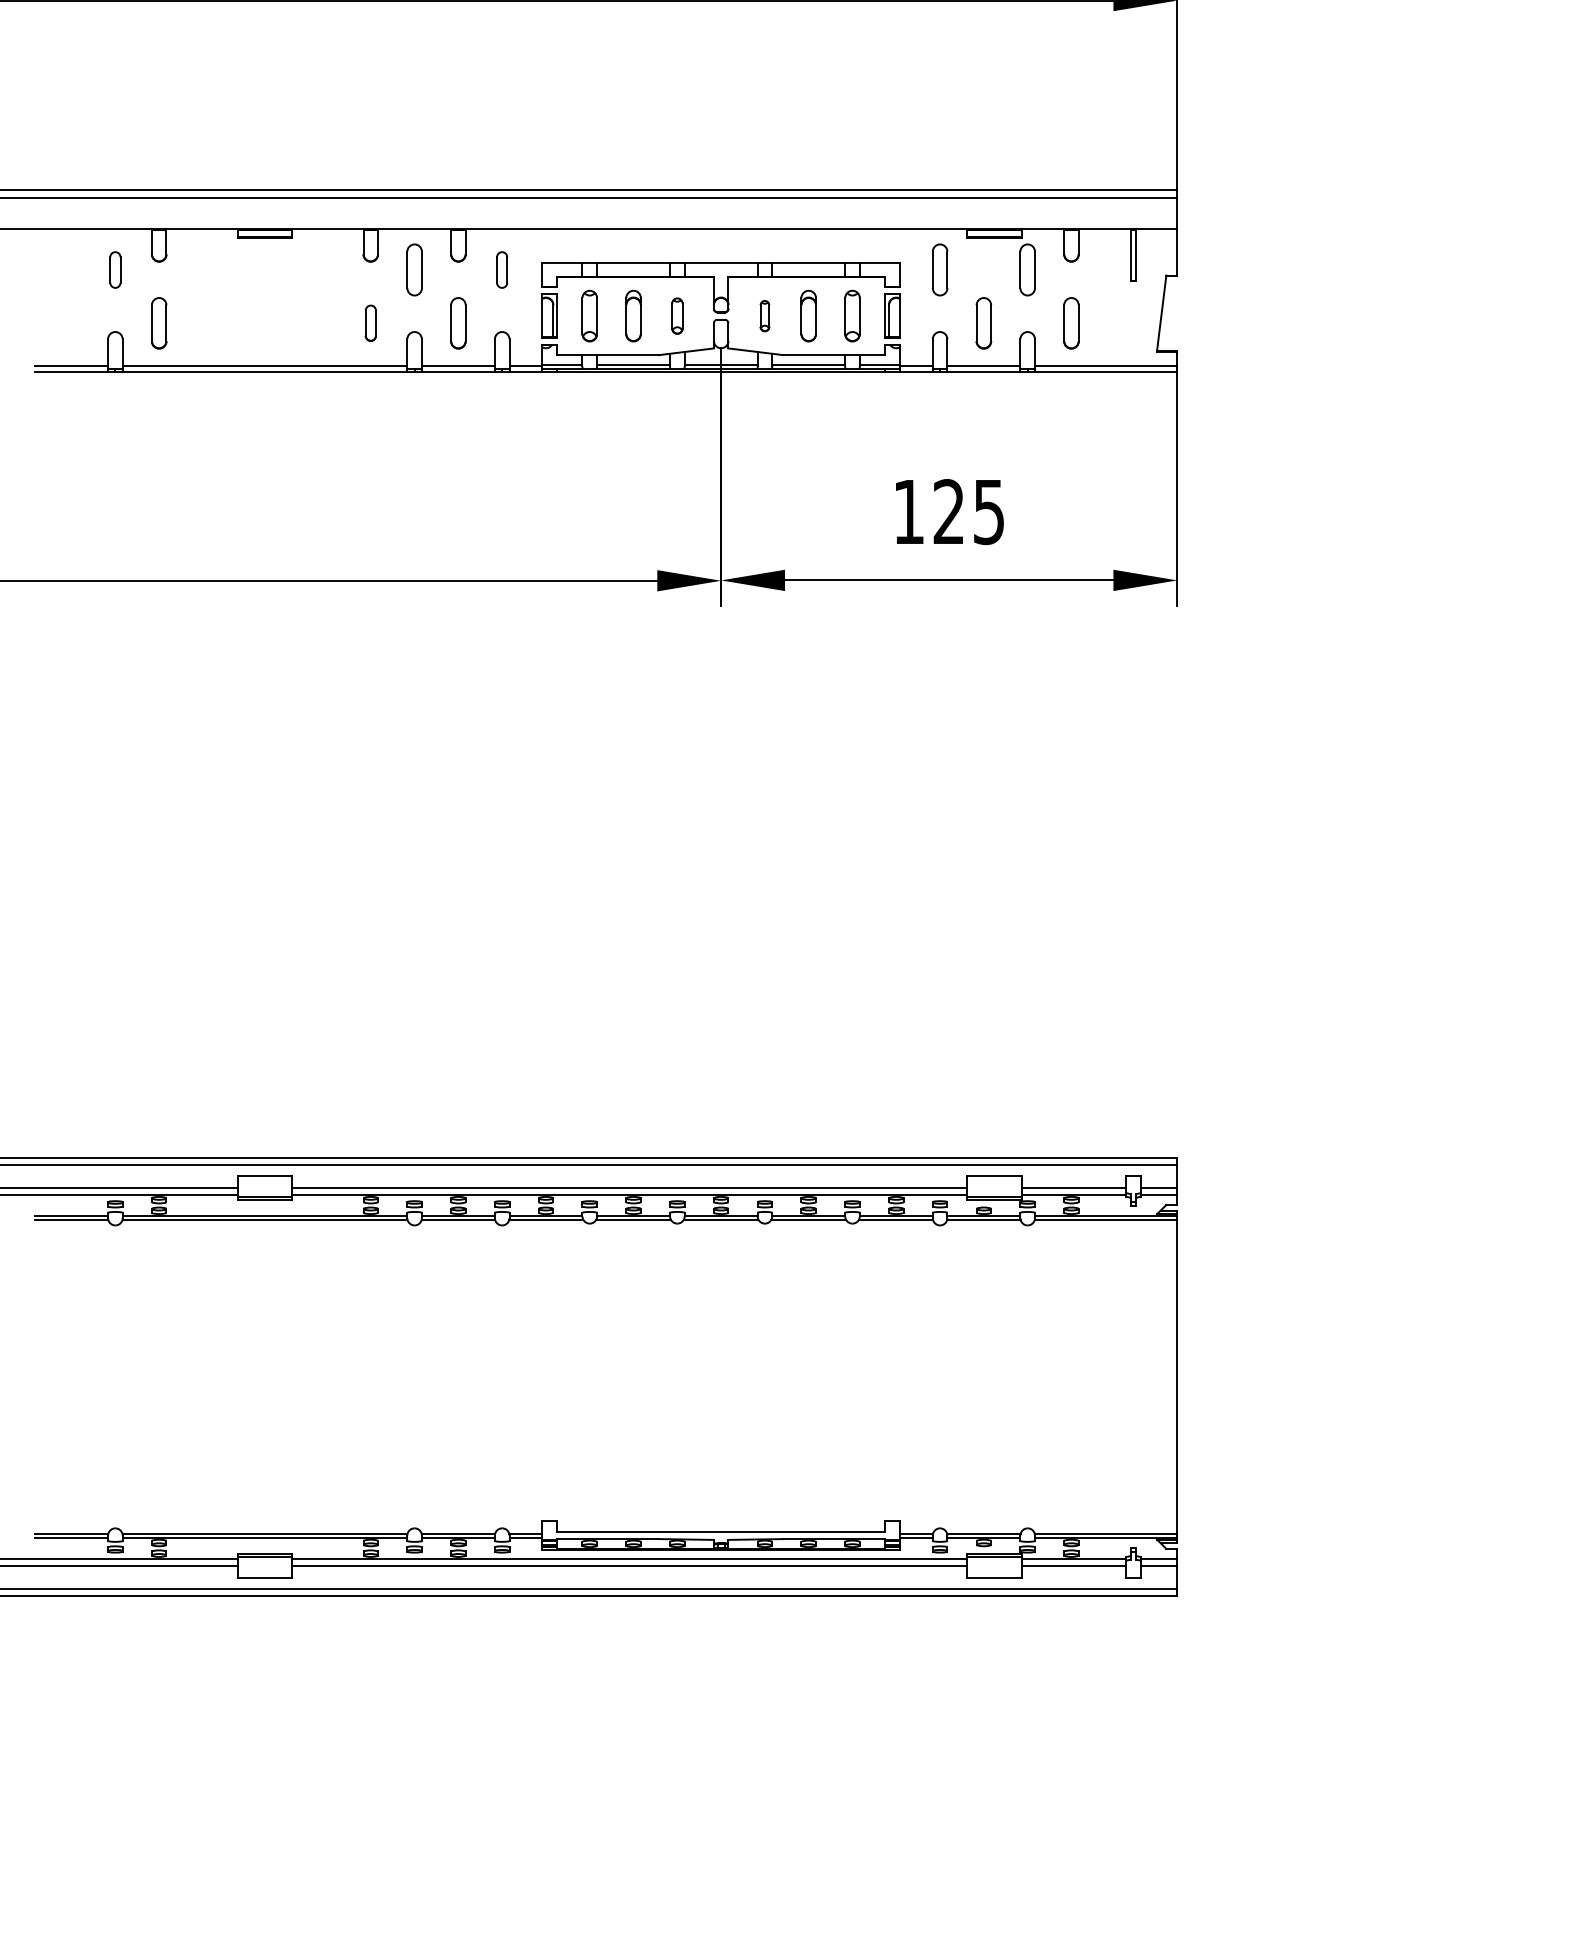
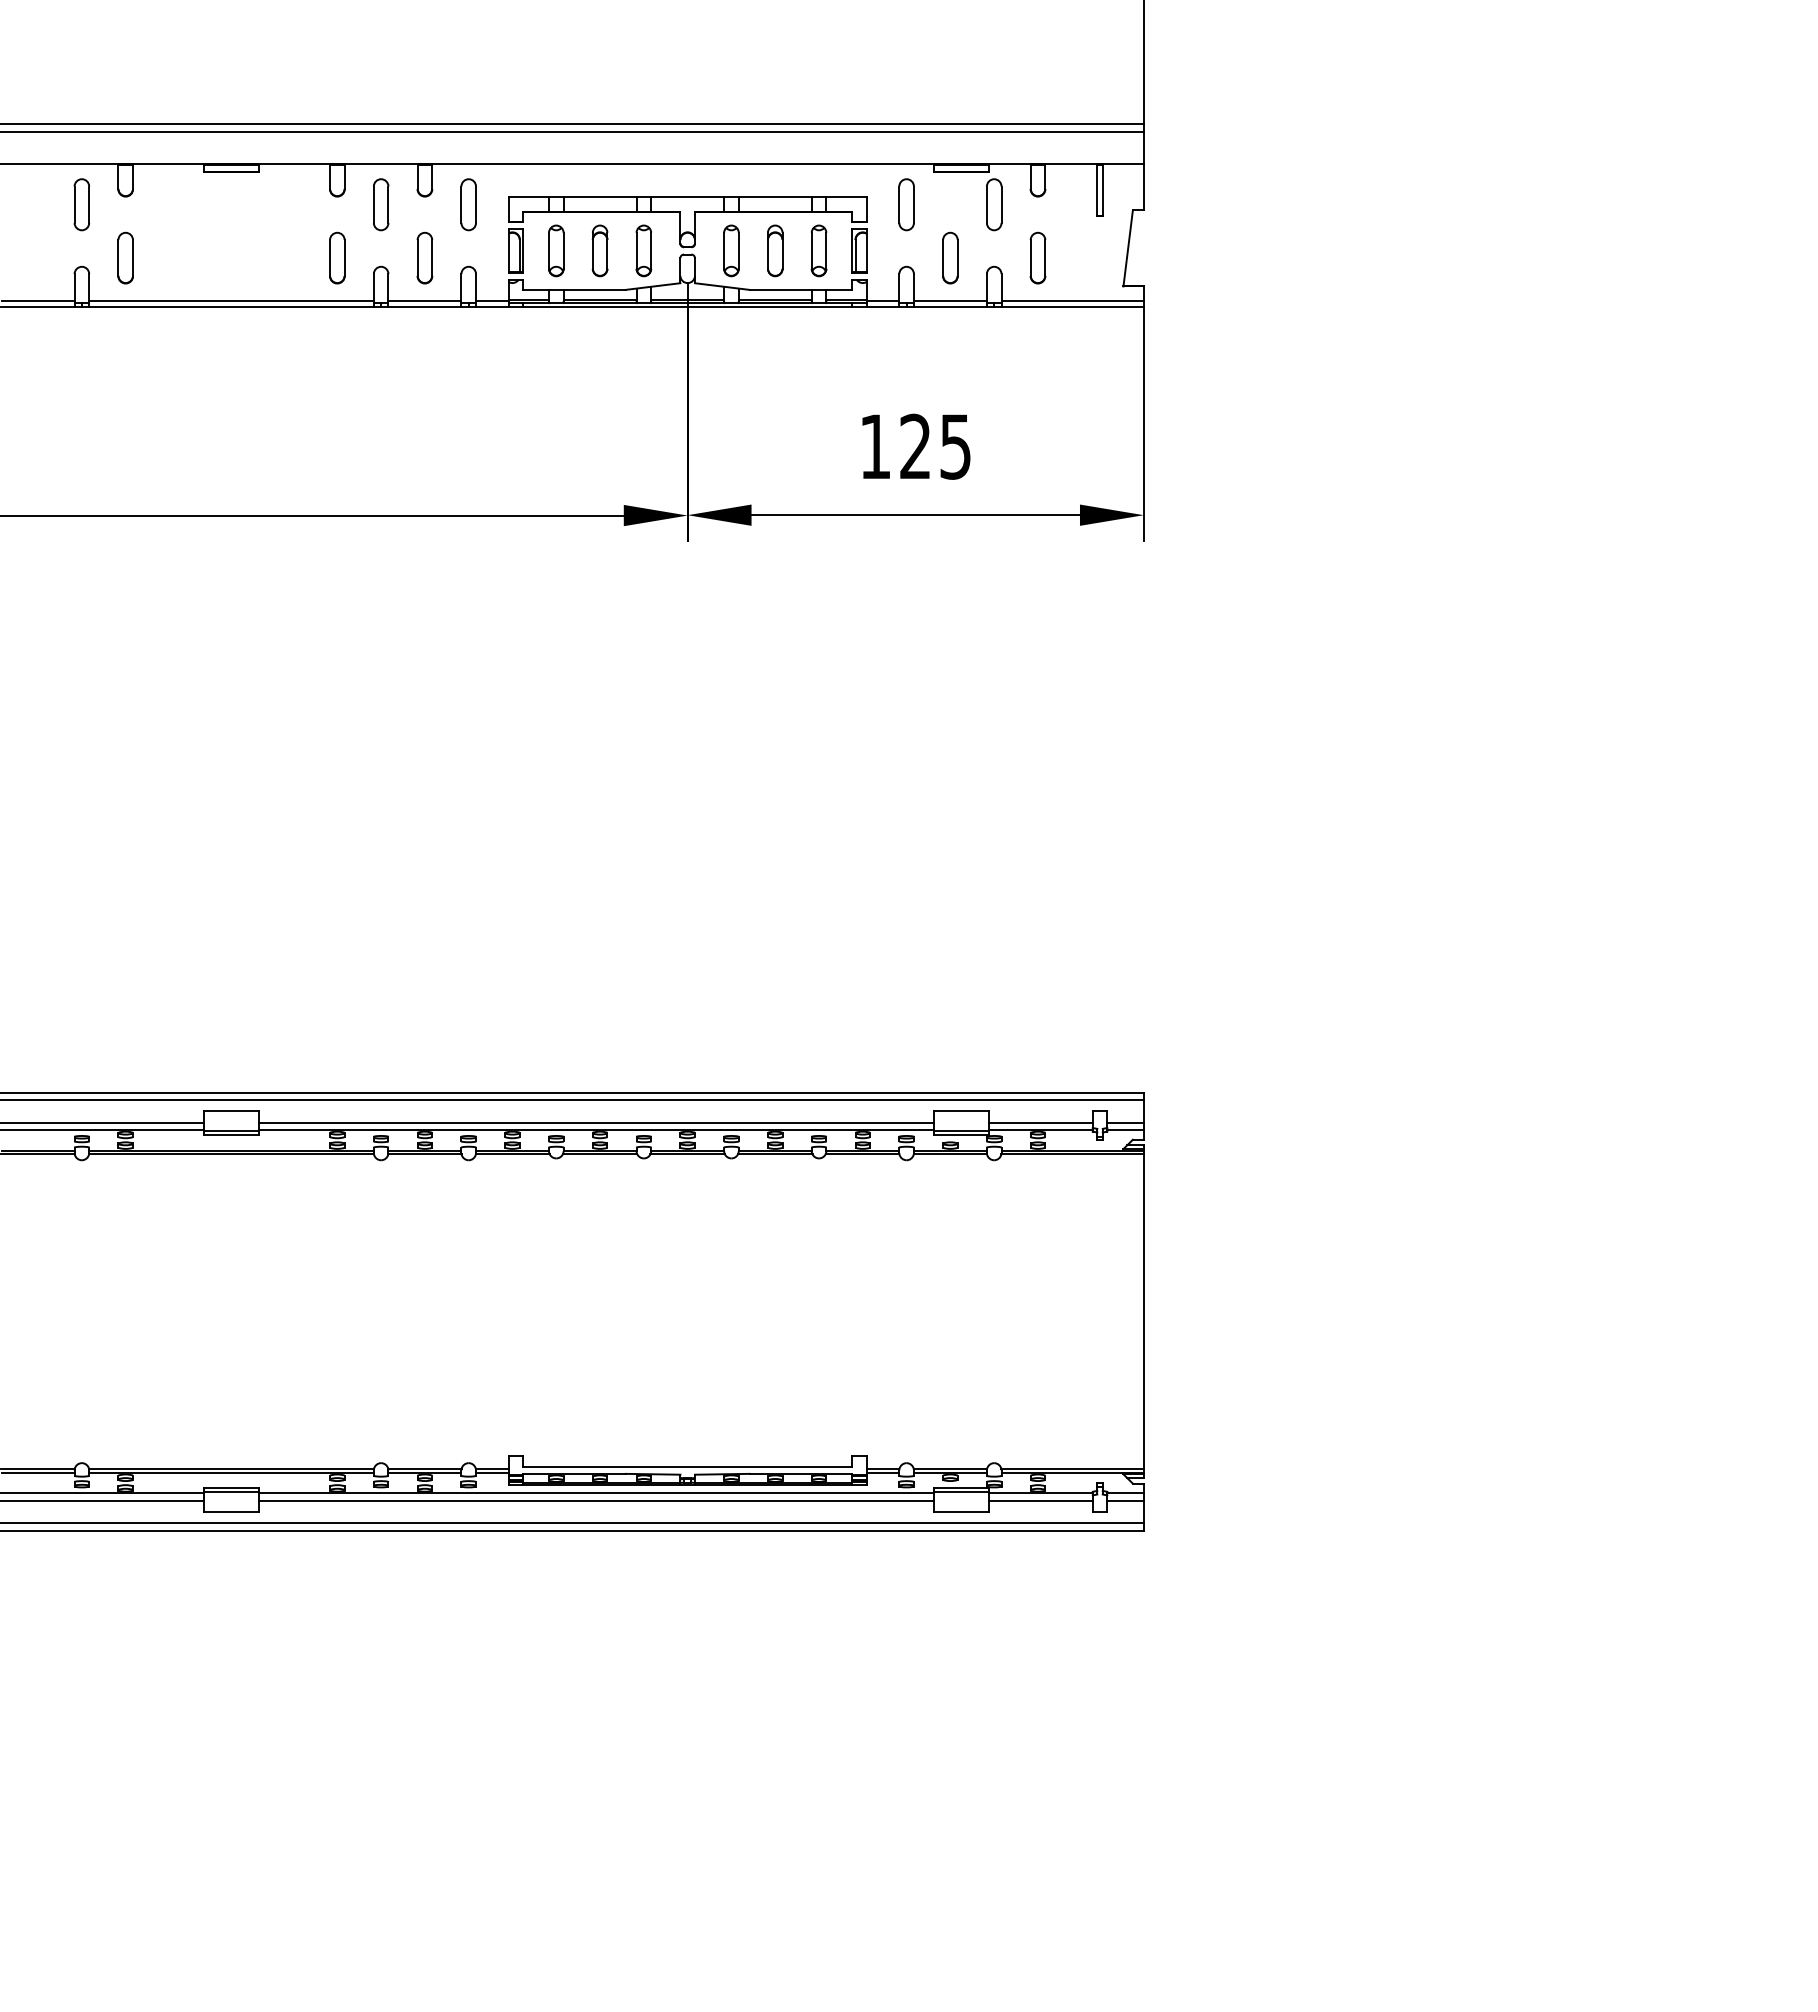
part: (114, 269) -> (81, 204), size x1.43
part: (501, 269) -> (468, 204), size x1.43
part: (676, 315) -> (643, 250), size x1.43
part: (764, 315) -> (731, 250), size x1.67
part: (370, 322) -> (337, 257), size x1.43

